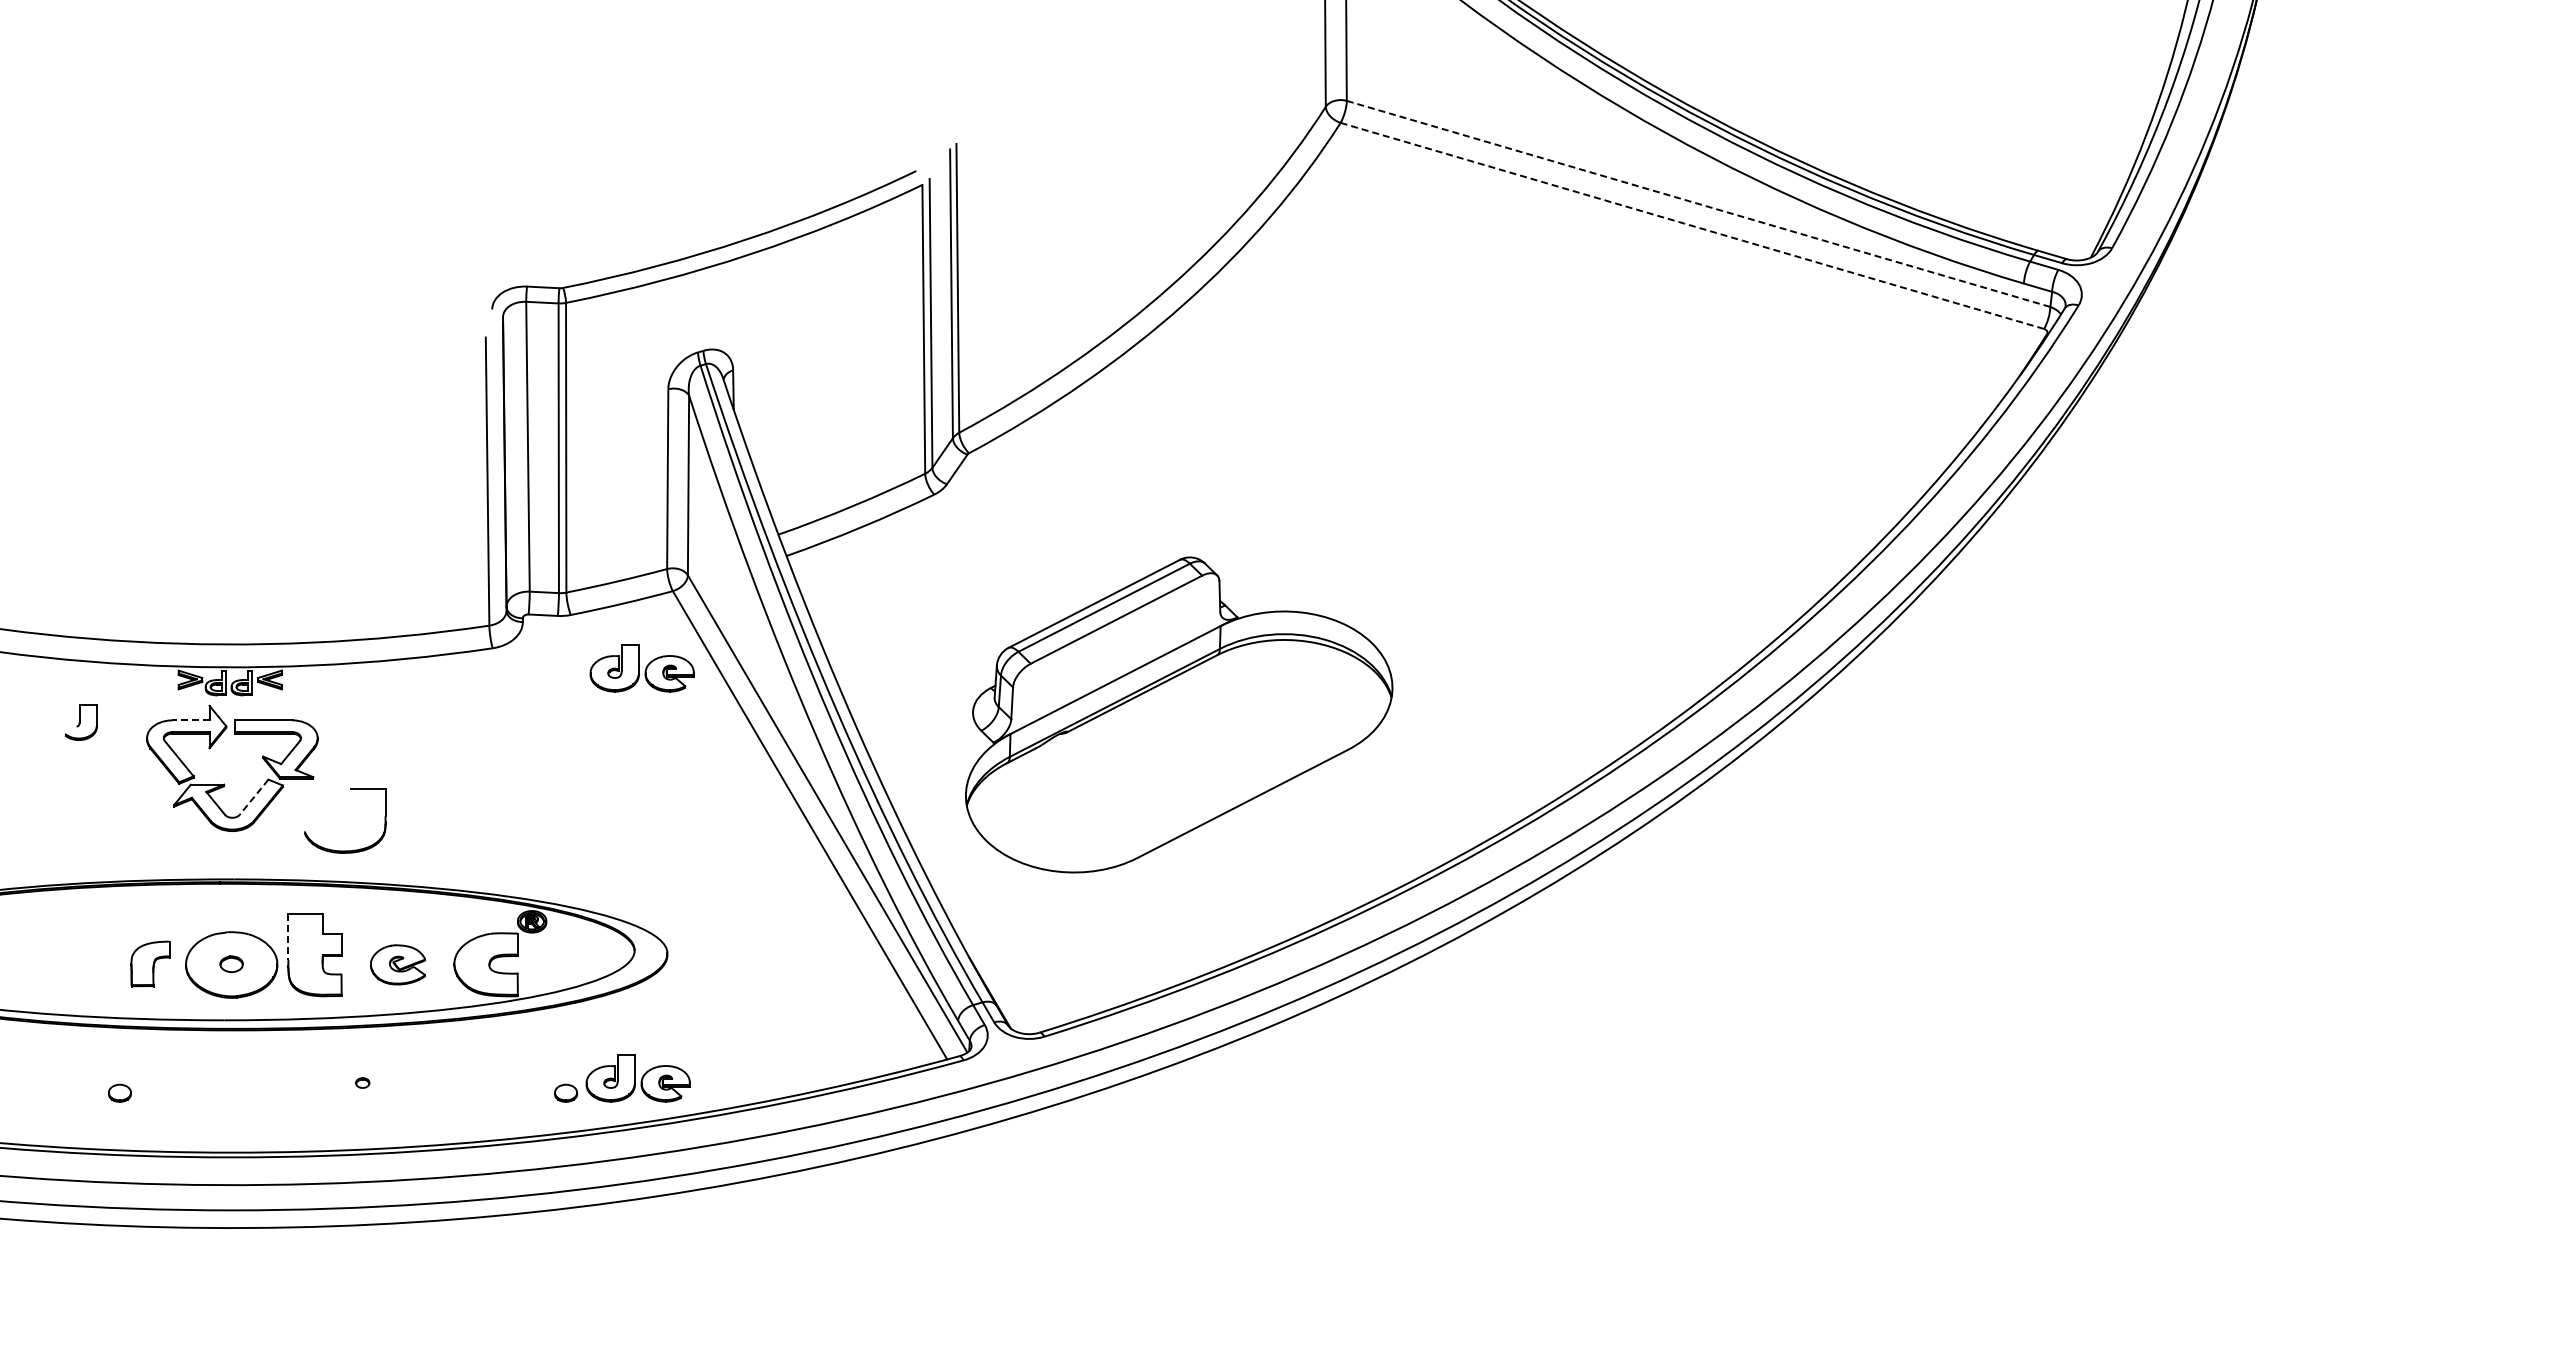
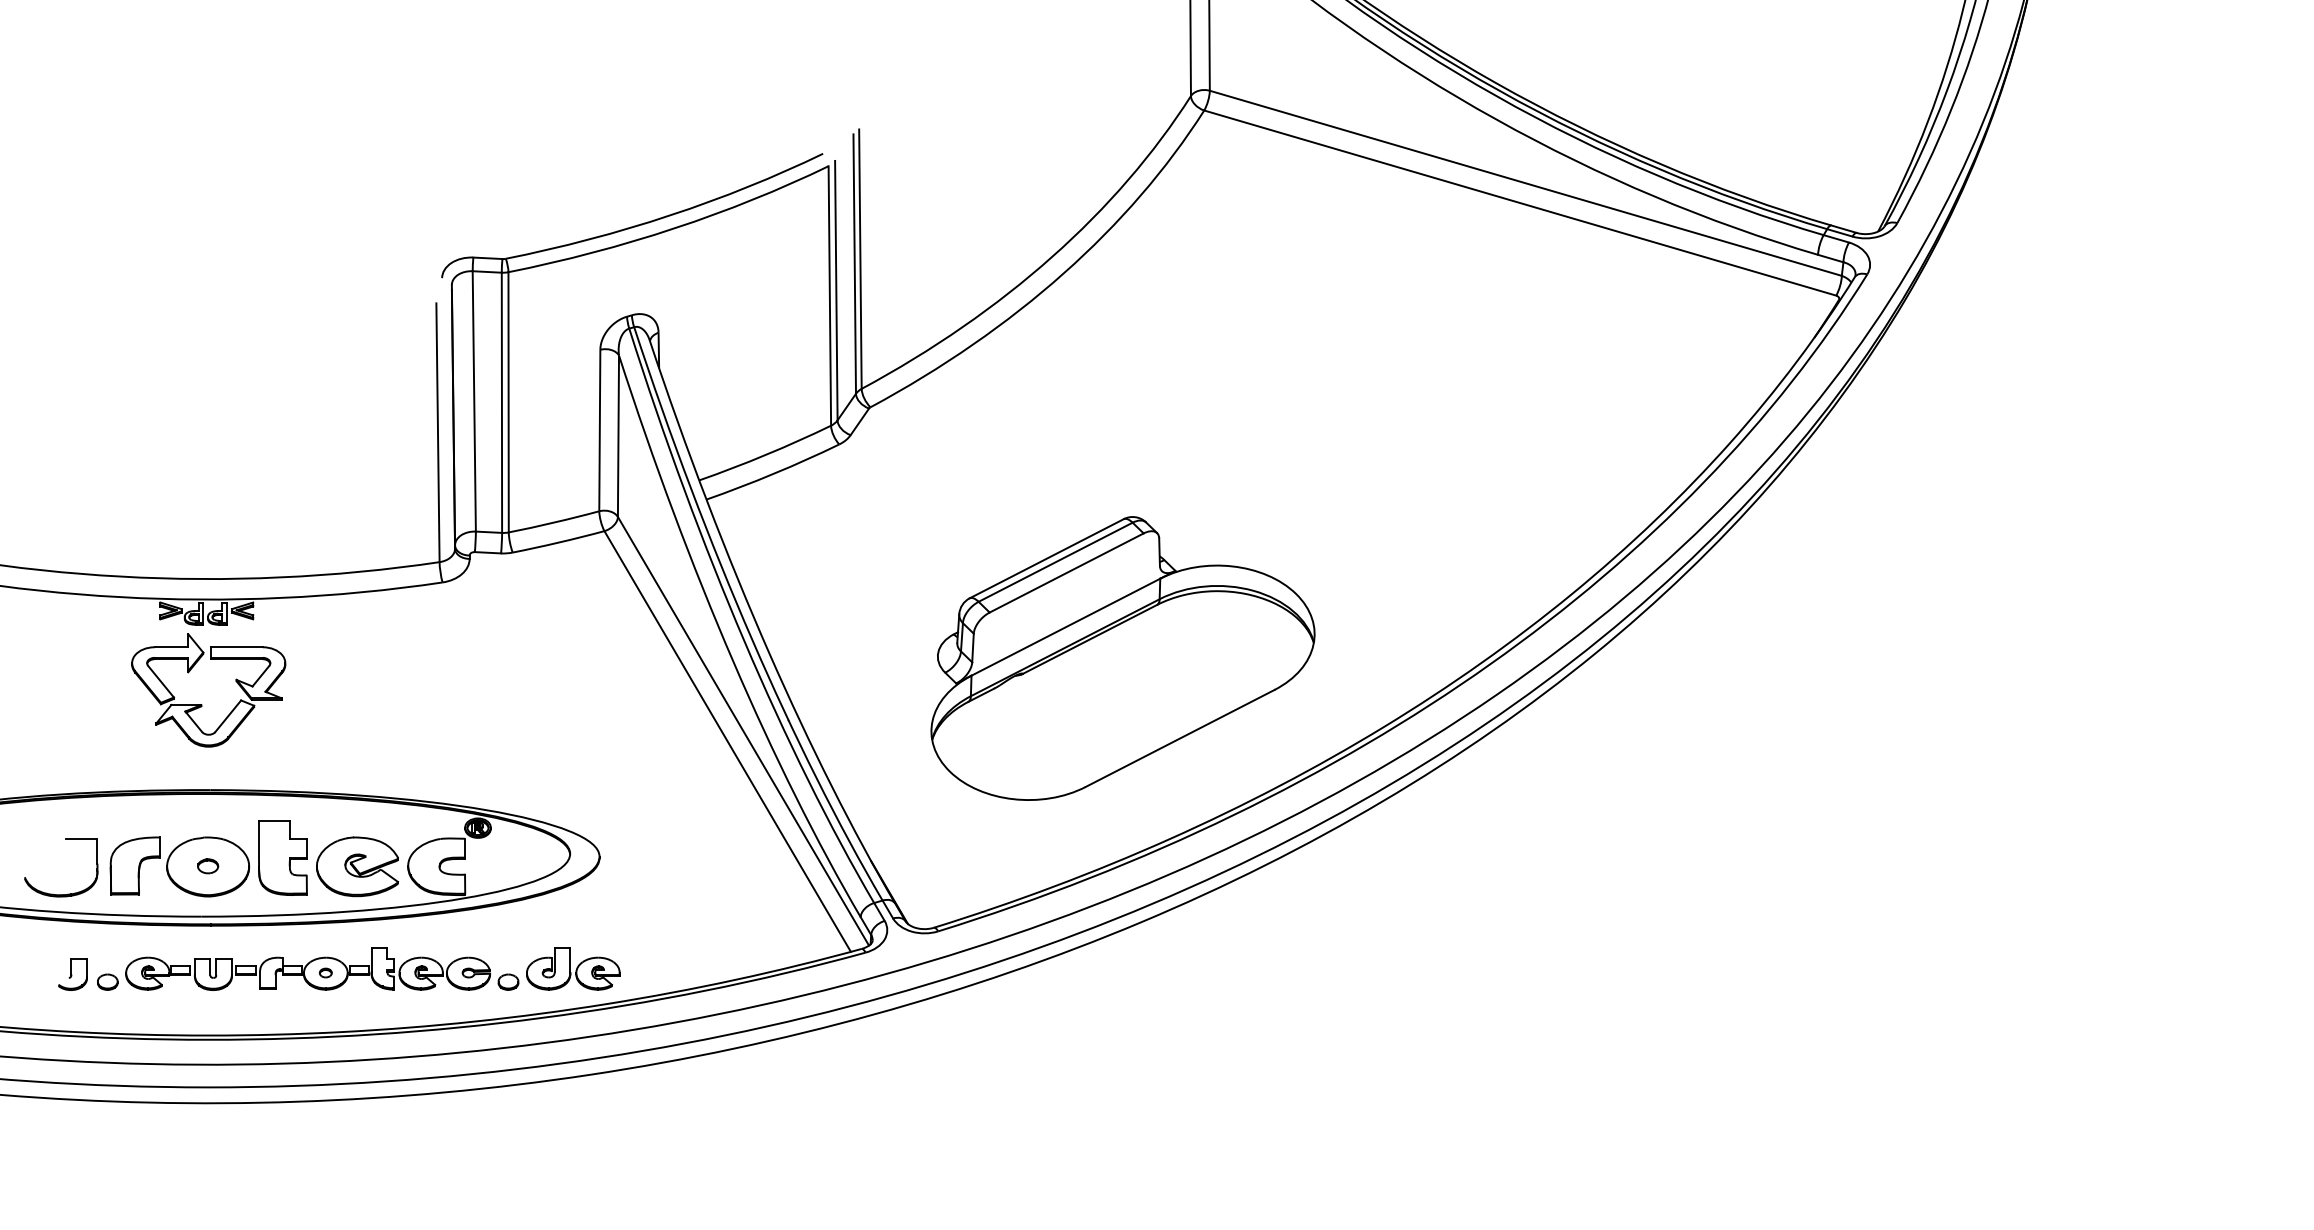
line: (1698, 203) -> (1525, 182), dashed -> solid
line: (1692, 225) -> (1520, 202), dashed -> solid
part: (641, 668) -> (576, 600), removed
part: (1179, 714) -> (1123, 658), moved
line: (190, 720) -> (171, 647), dashed -> solid
part: (80, 722) -> (72, 974), moved
line: (254, 797) -> (228, 716), dashed -> solid
part: (345, 850) -> (61, 894), moved
line: (288, 937) -> (259, 842), dashed -> solid
part: (150, 963) -> (135, 865), size x1.43
part: (397, 964) -> (357, 866), size x1.67
part: (342, 1078) -> (307, 968), added

